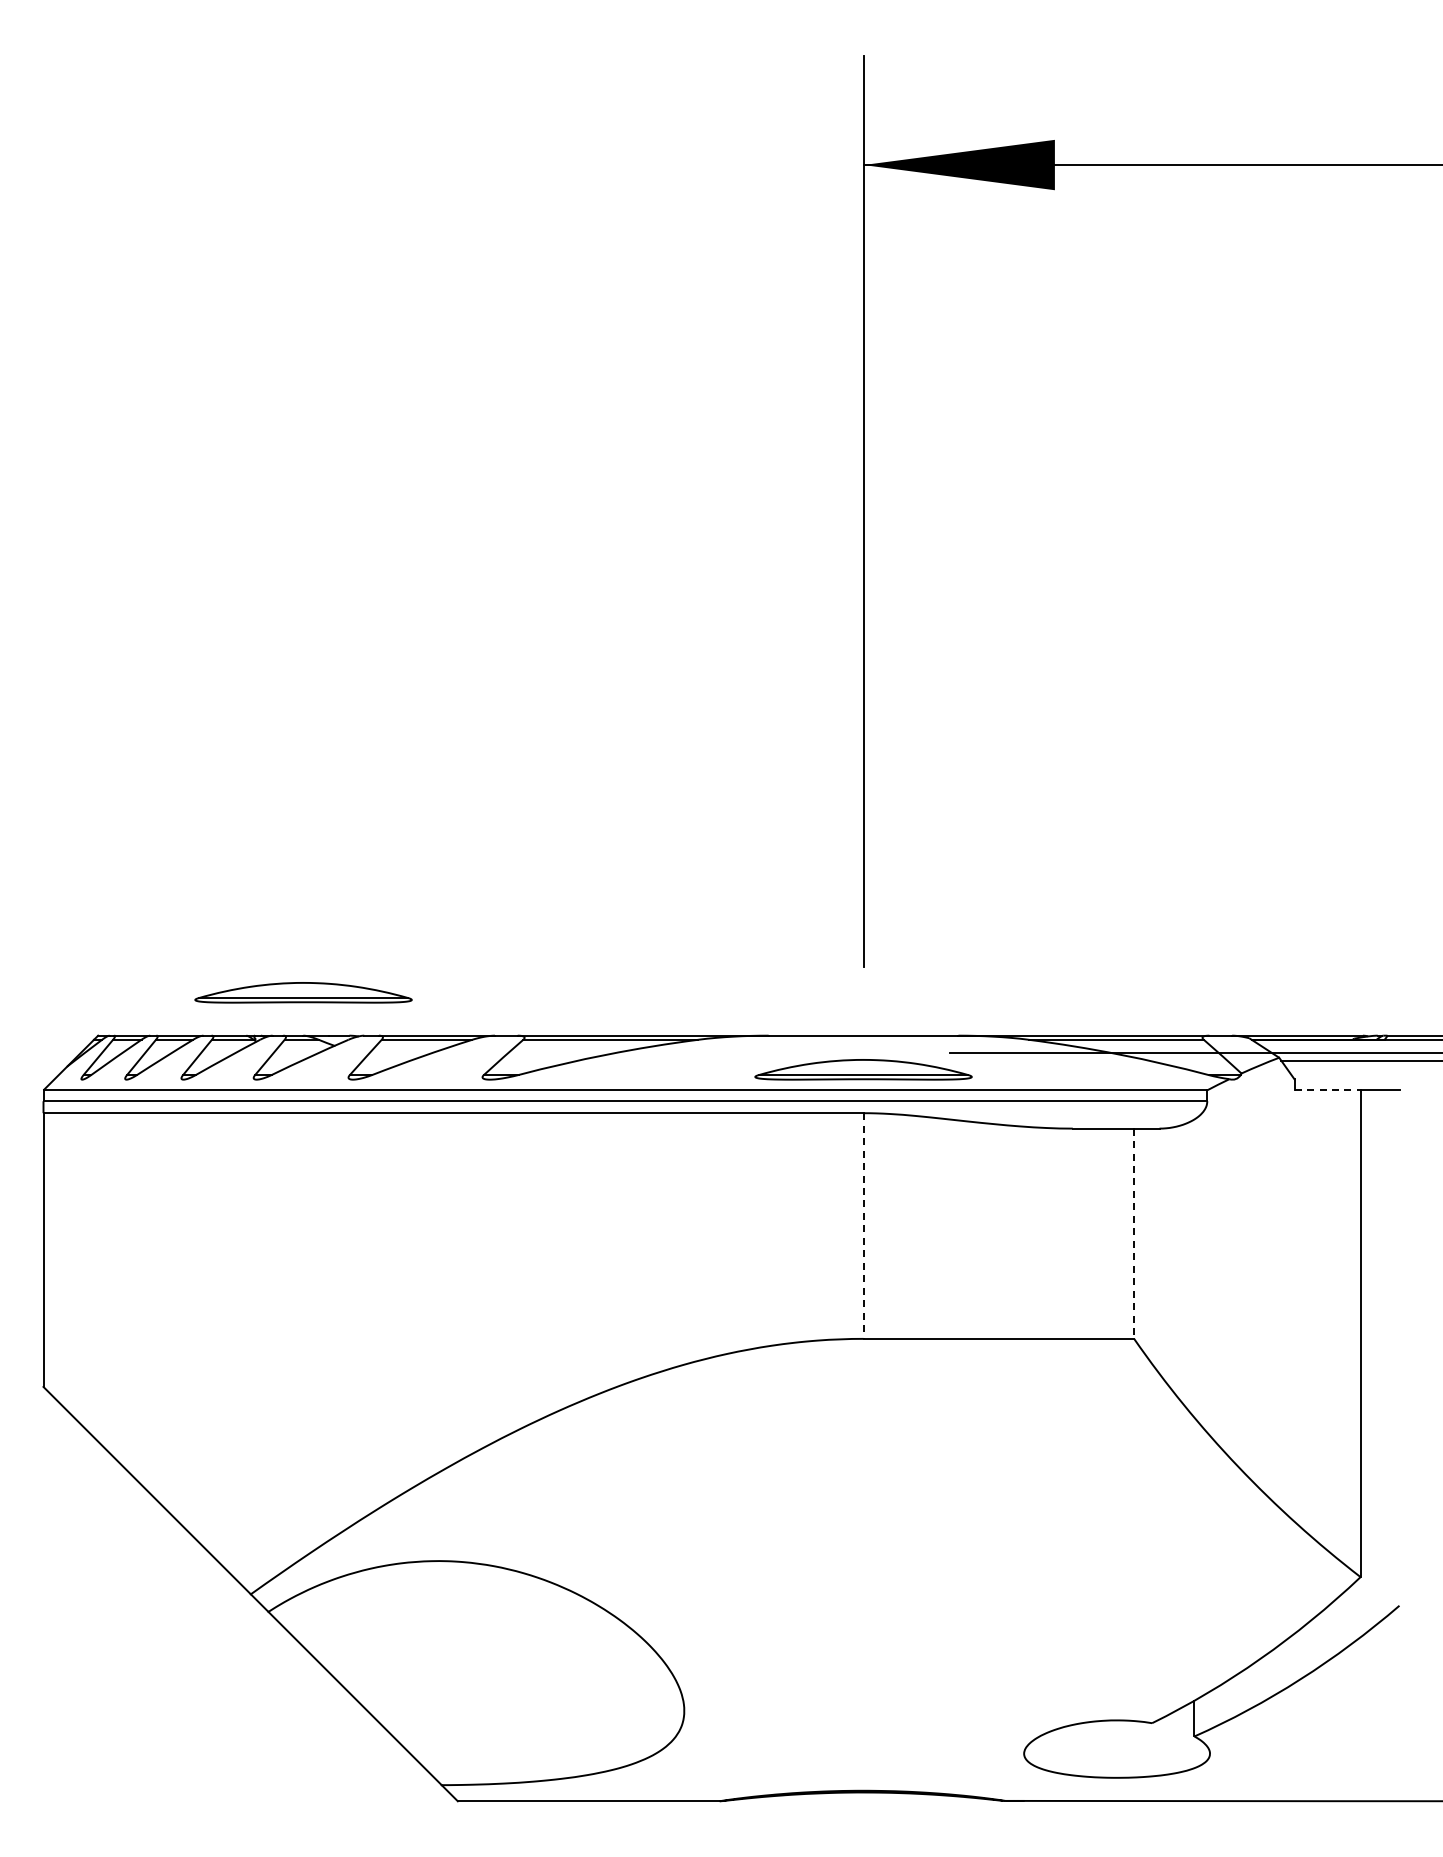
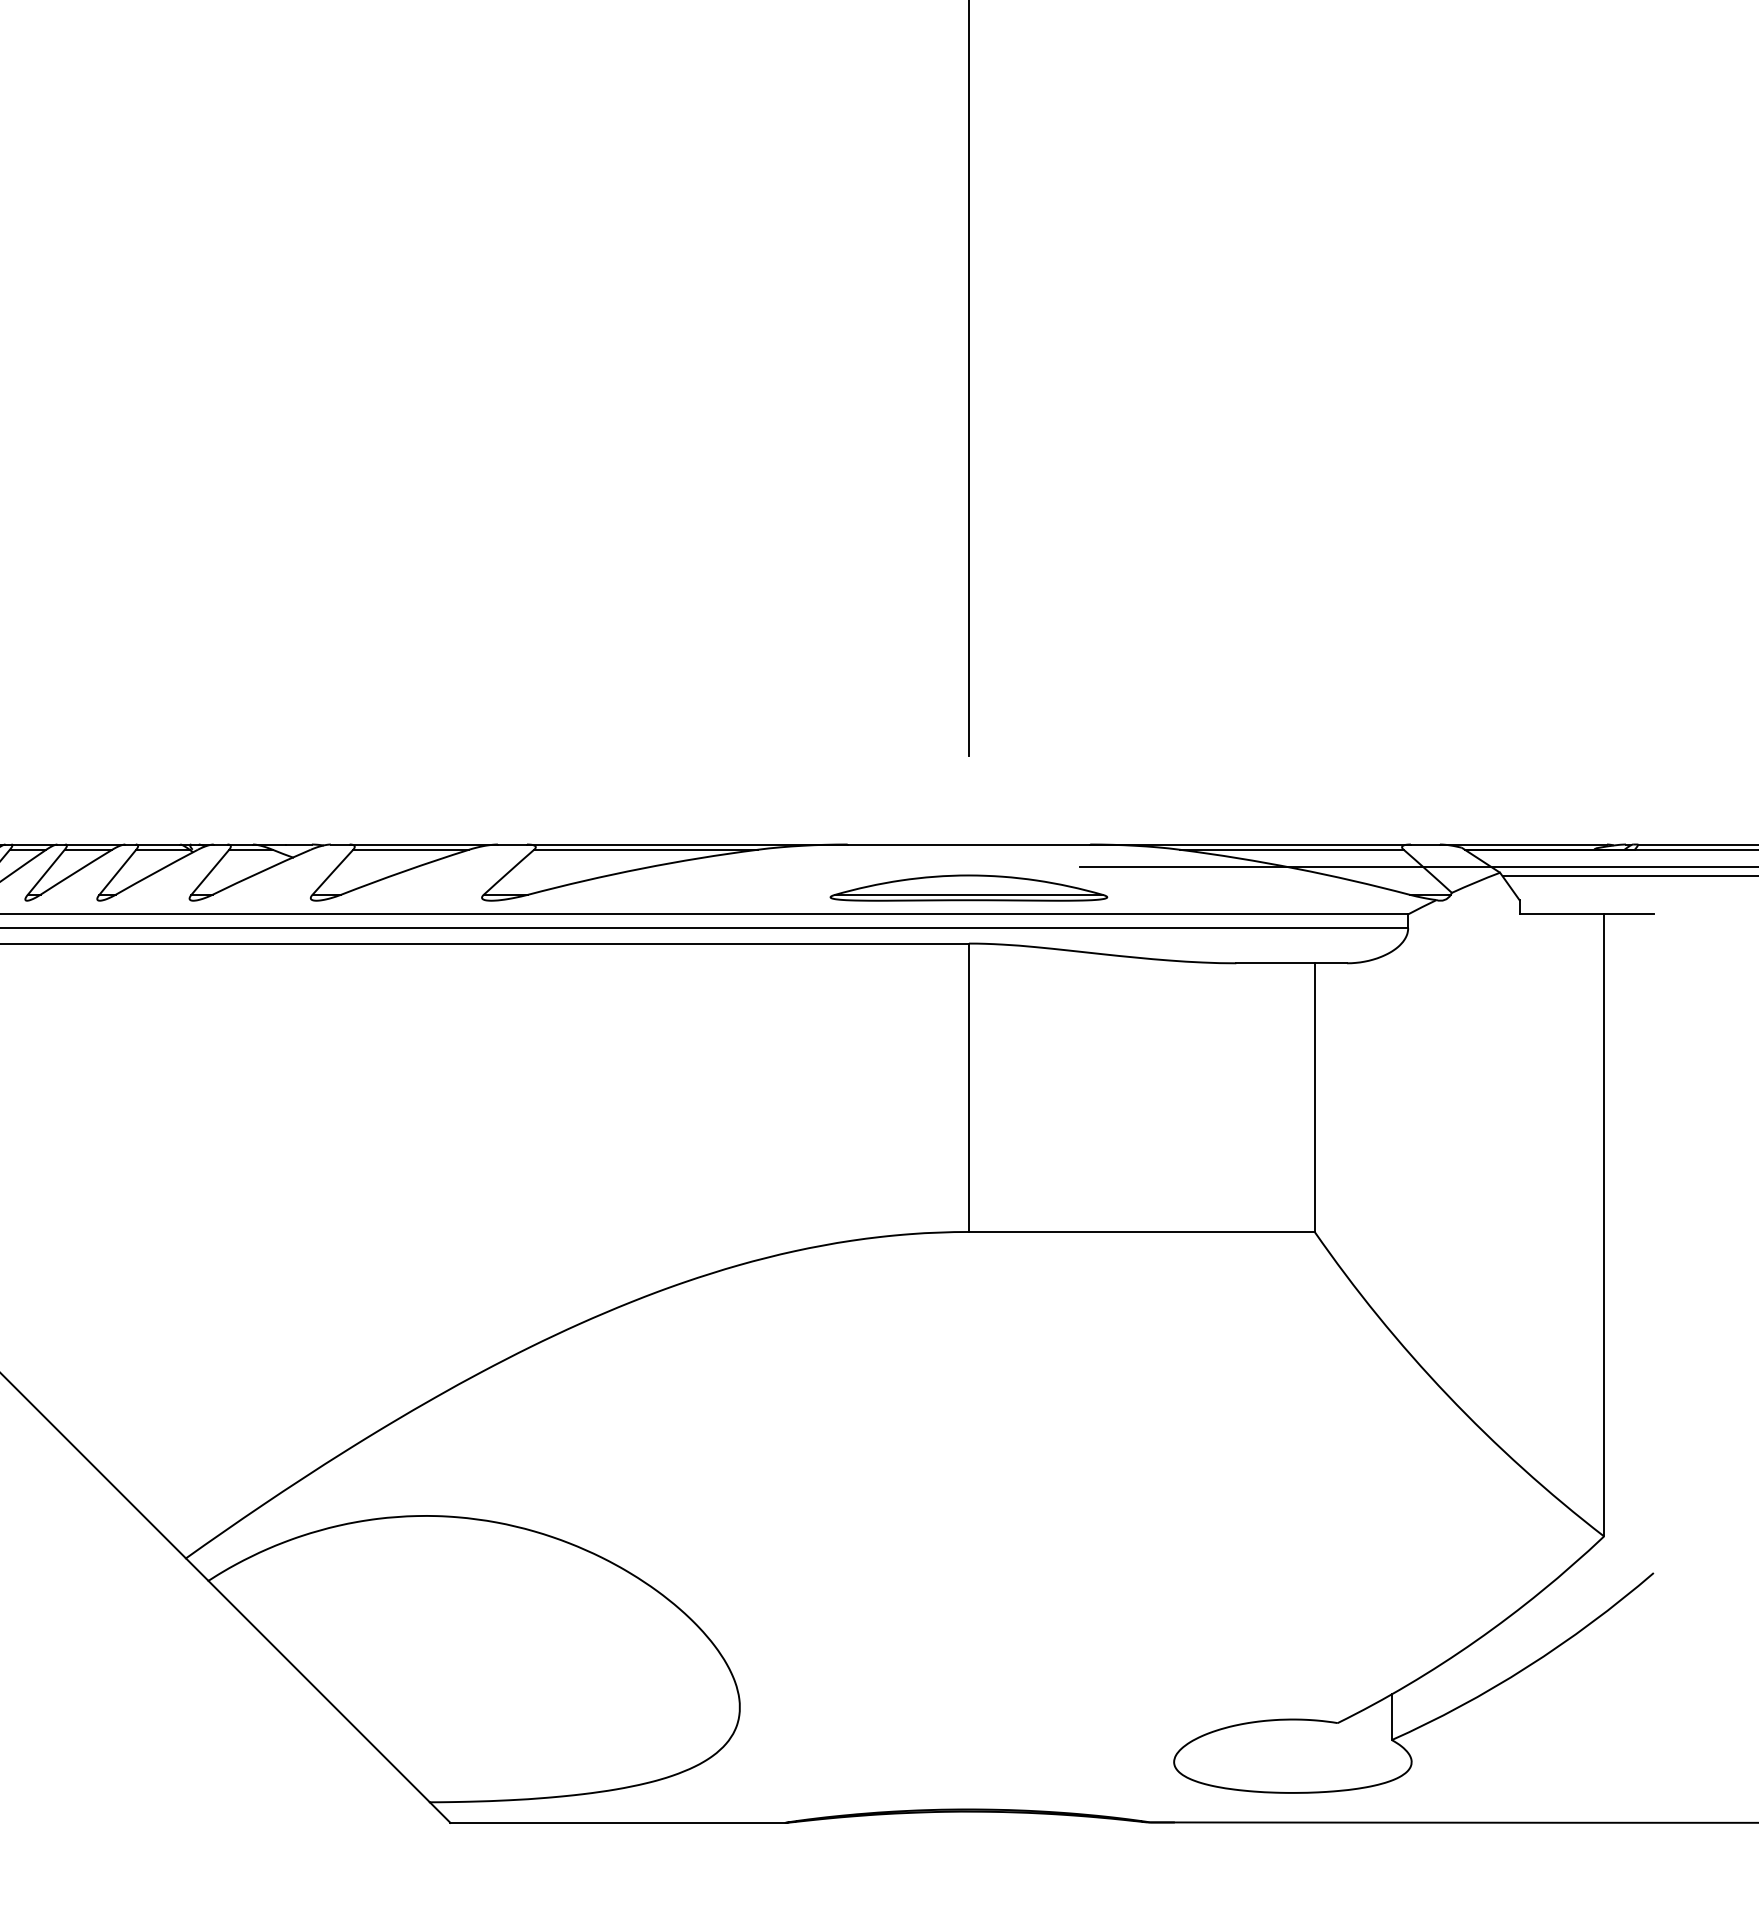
part: (303, 992) -> (253, 789), removed
line: (1328, 1090) -> (1563, 914), dashed -> solid
line: (863, 1226) -> (968, 1088), dashed -> solid
line: (1134, 1234) -> (1315, 1098), dashed -> solid

